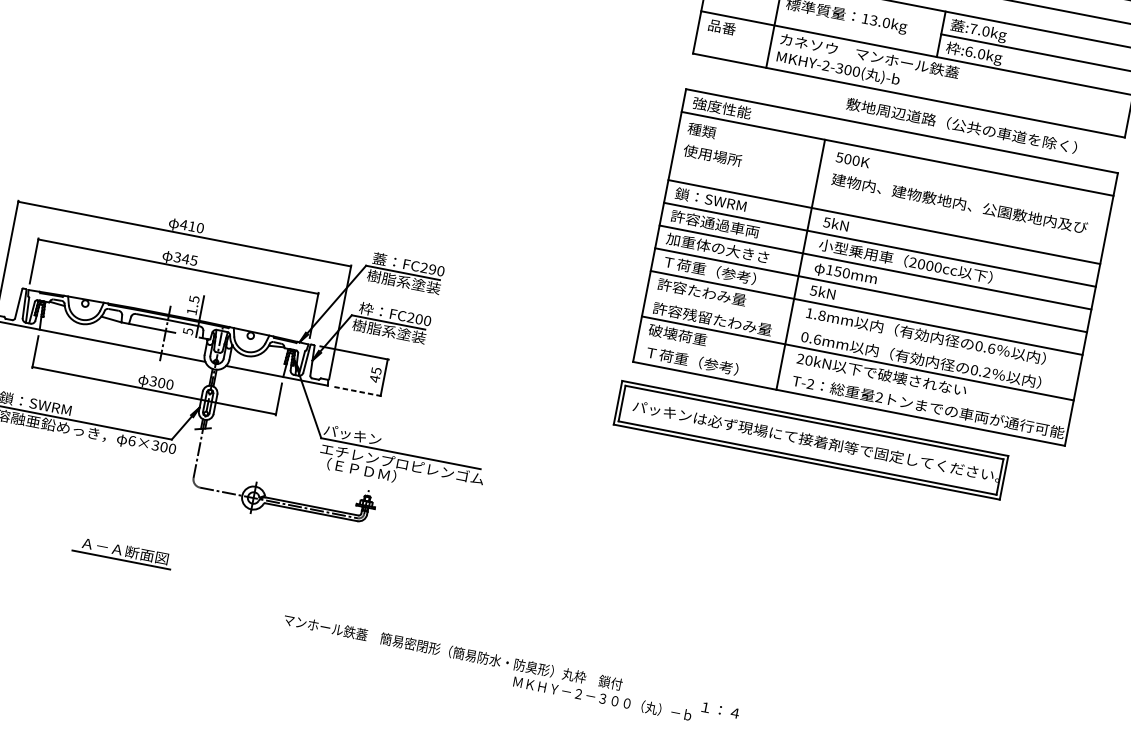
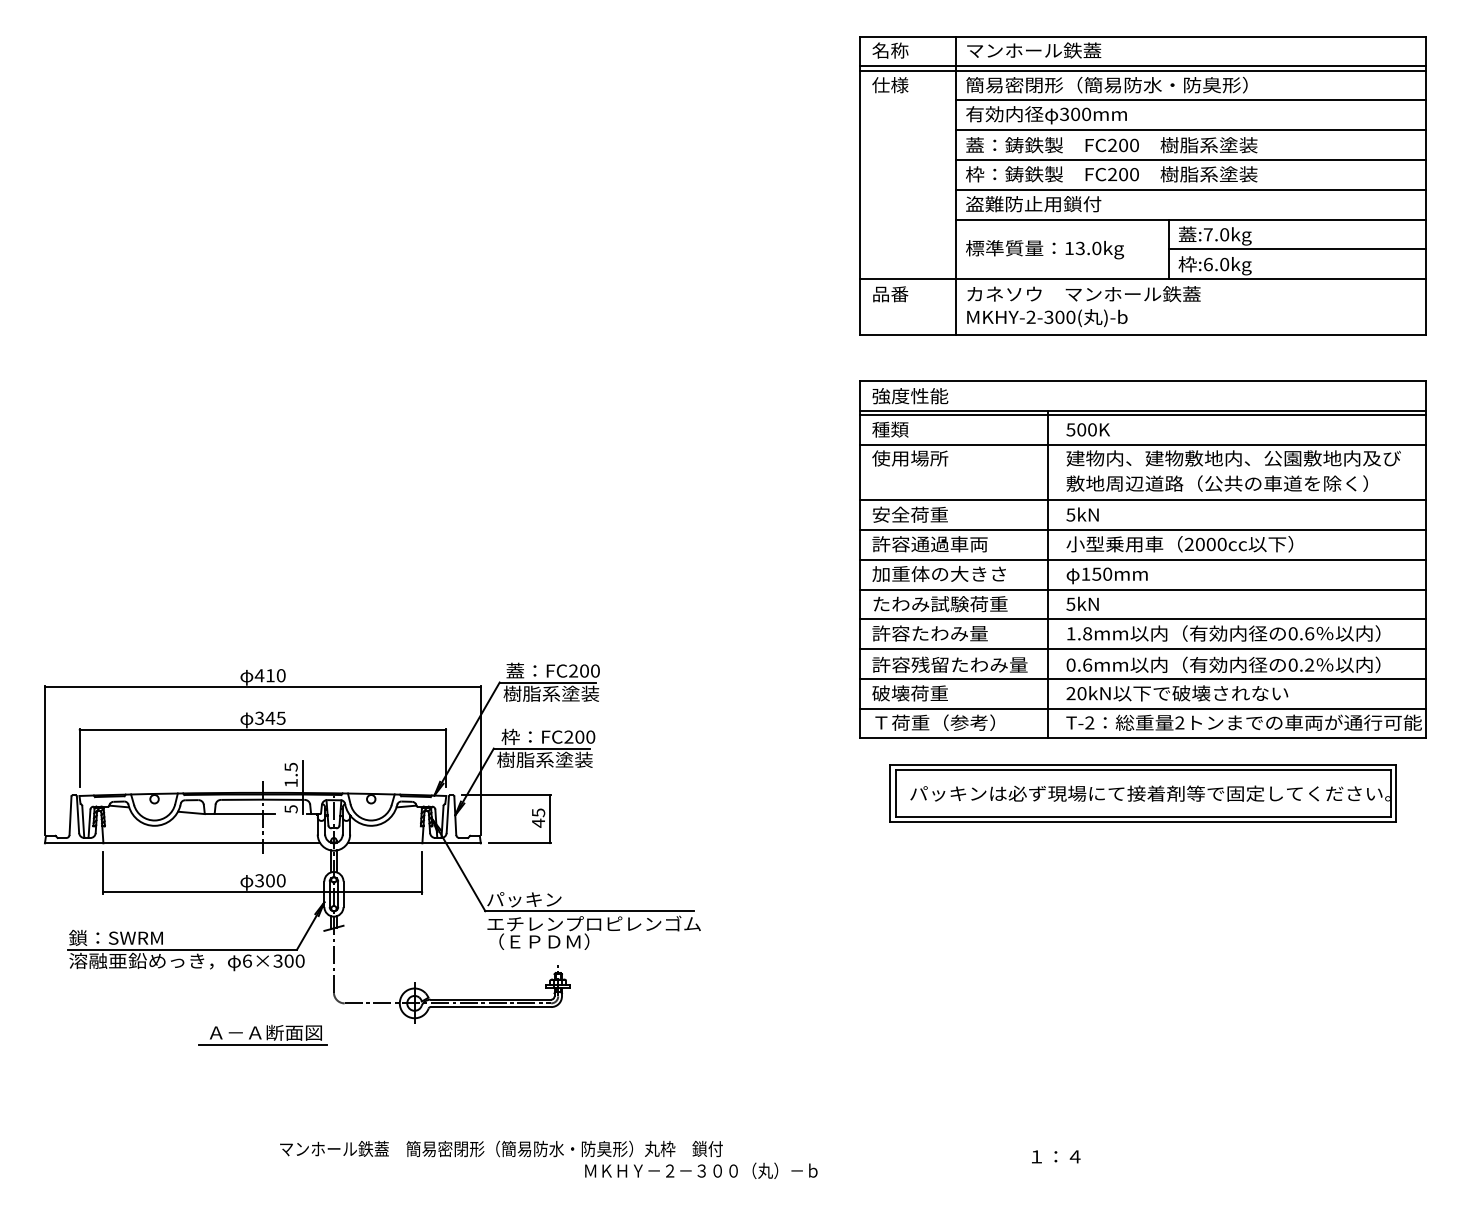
text: (961, 125) -> (1216, 483), moved
line: (896, 157) -> (1142, 415), added
line: (892, 179) -> (1142, 444), added
text: (710, 199) -> (918, 514), 鎖：SWRM -> 安全荷重
text: (432, 269) -> (584, 670), FC290 -> FC200
text: (714, 271) -> (940, 604), Ｔ荷重（参考） -> たわみ試験荷重
line: (861, 335) -> (1142, 649), added
line: (853, 380) -> (1142, 708), added
line: (358, 391) -> (520, 843), dashed -> solid
part: (810, 440) -> (1142, 793), moved
part: (122, 551) -> (262, 1034), moved
text: (487, 667) -> (548, 1159), moved

